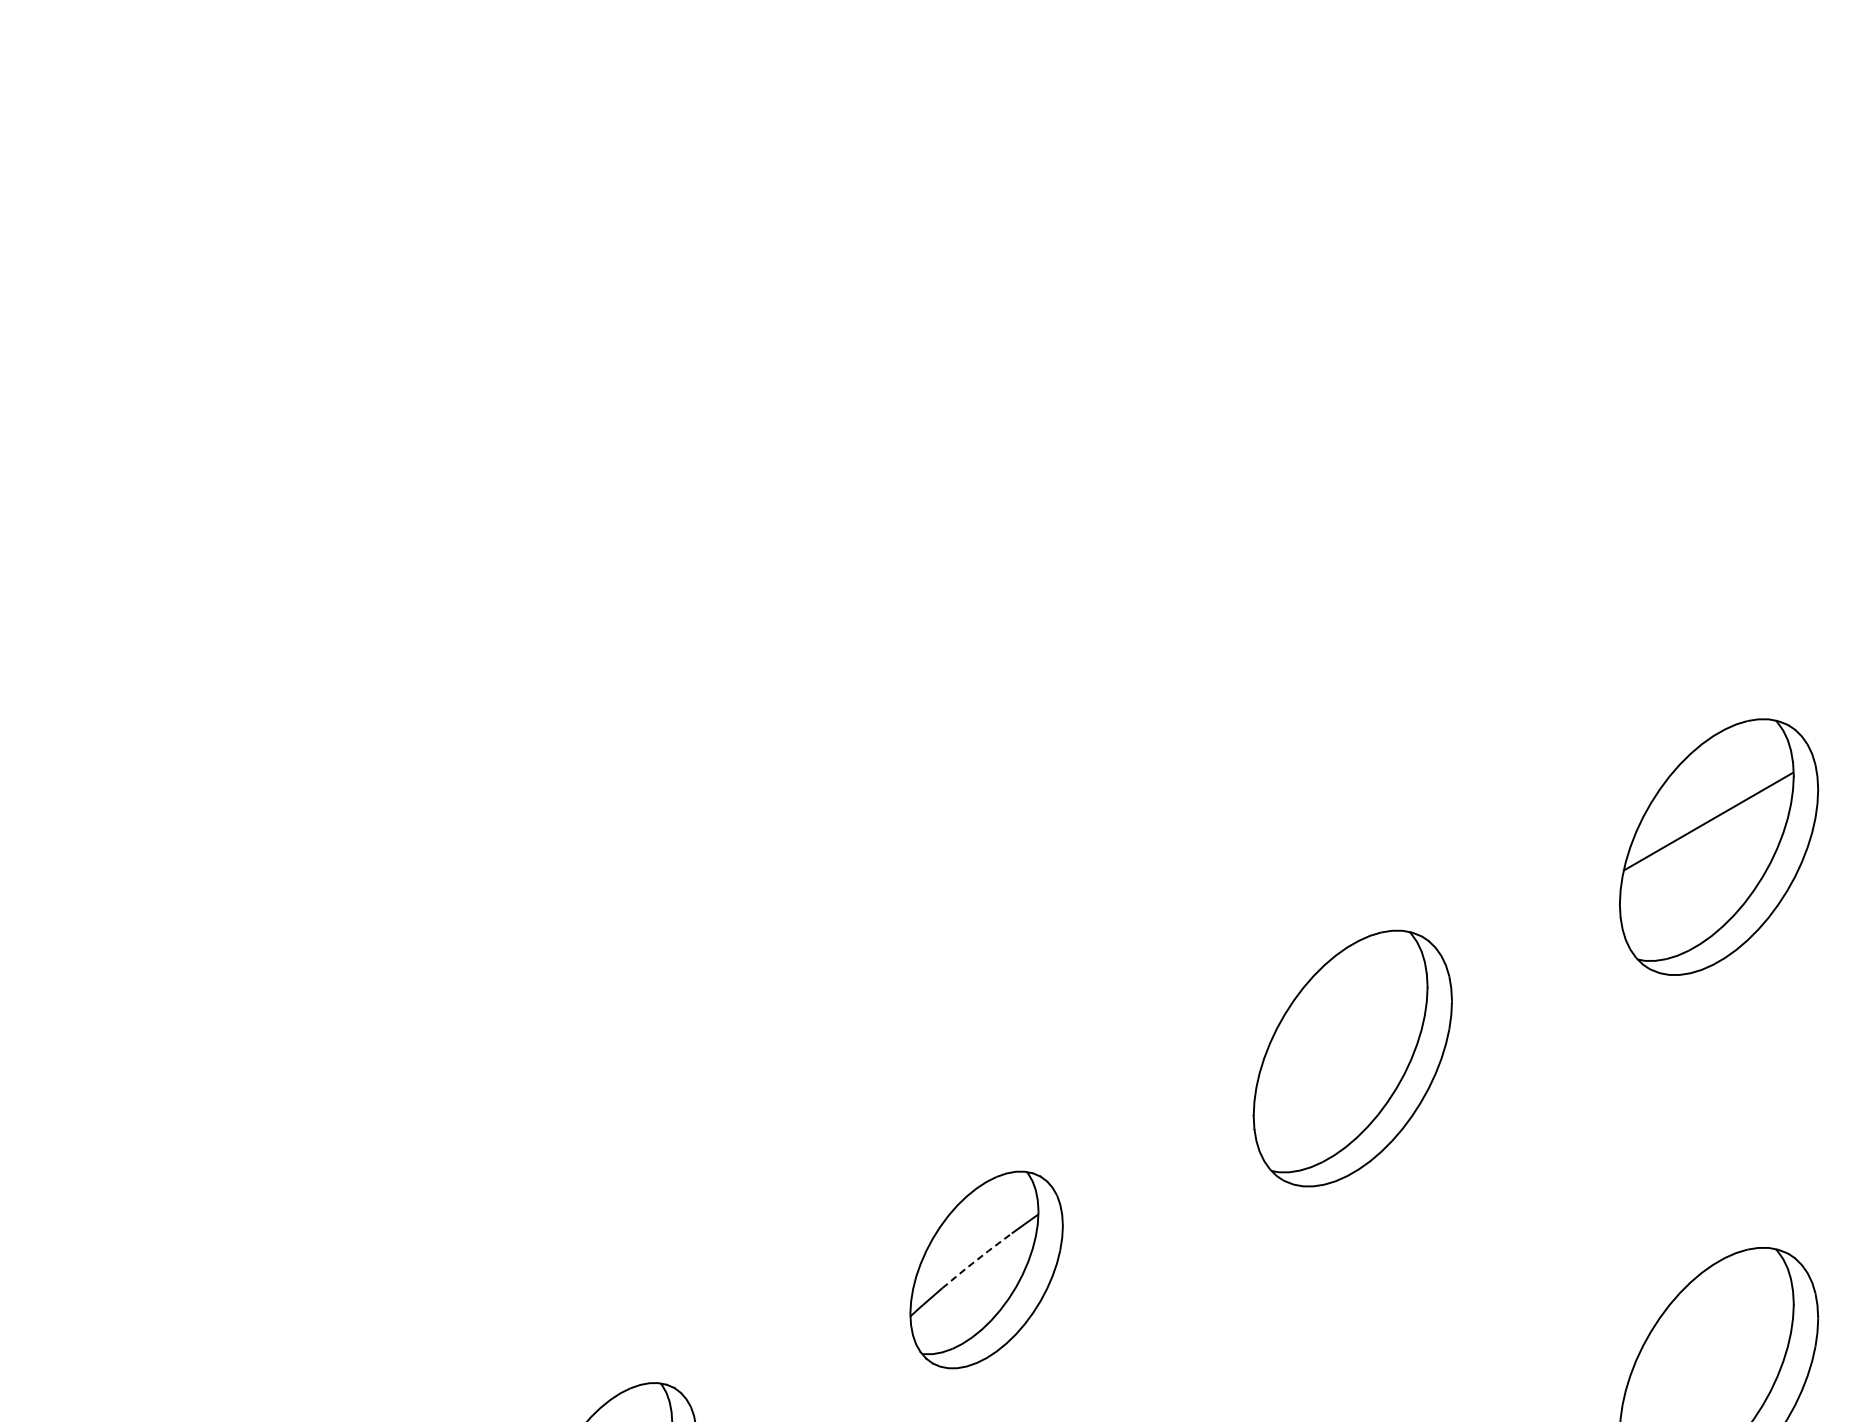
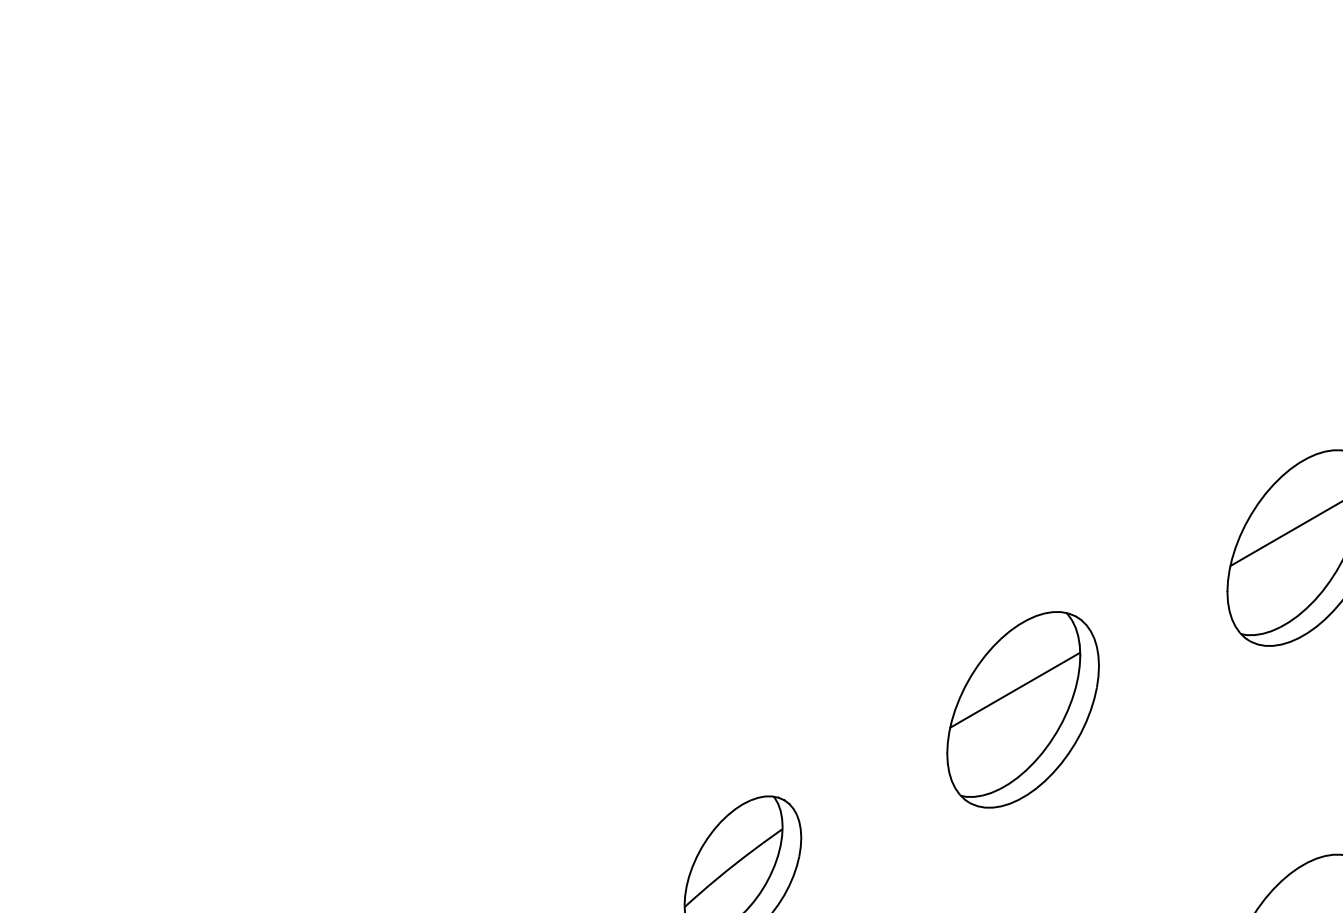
line: (1341, 1032) -> (1014, 689), added
line: (976, 1260) -> (735, 864), dashed -> solid

